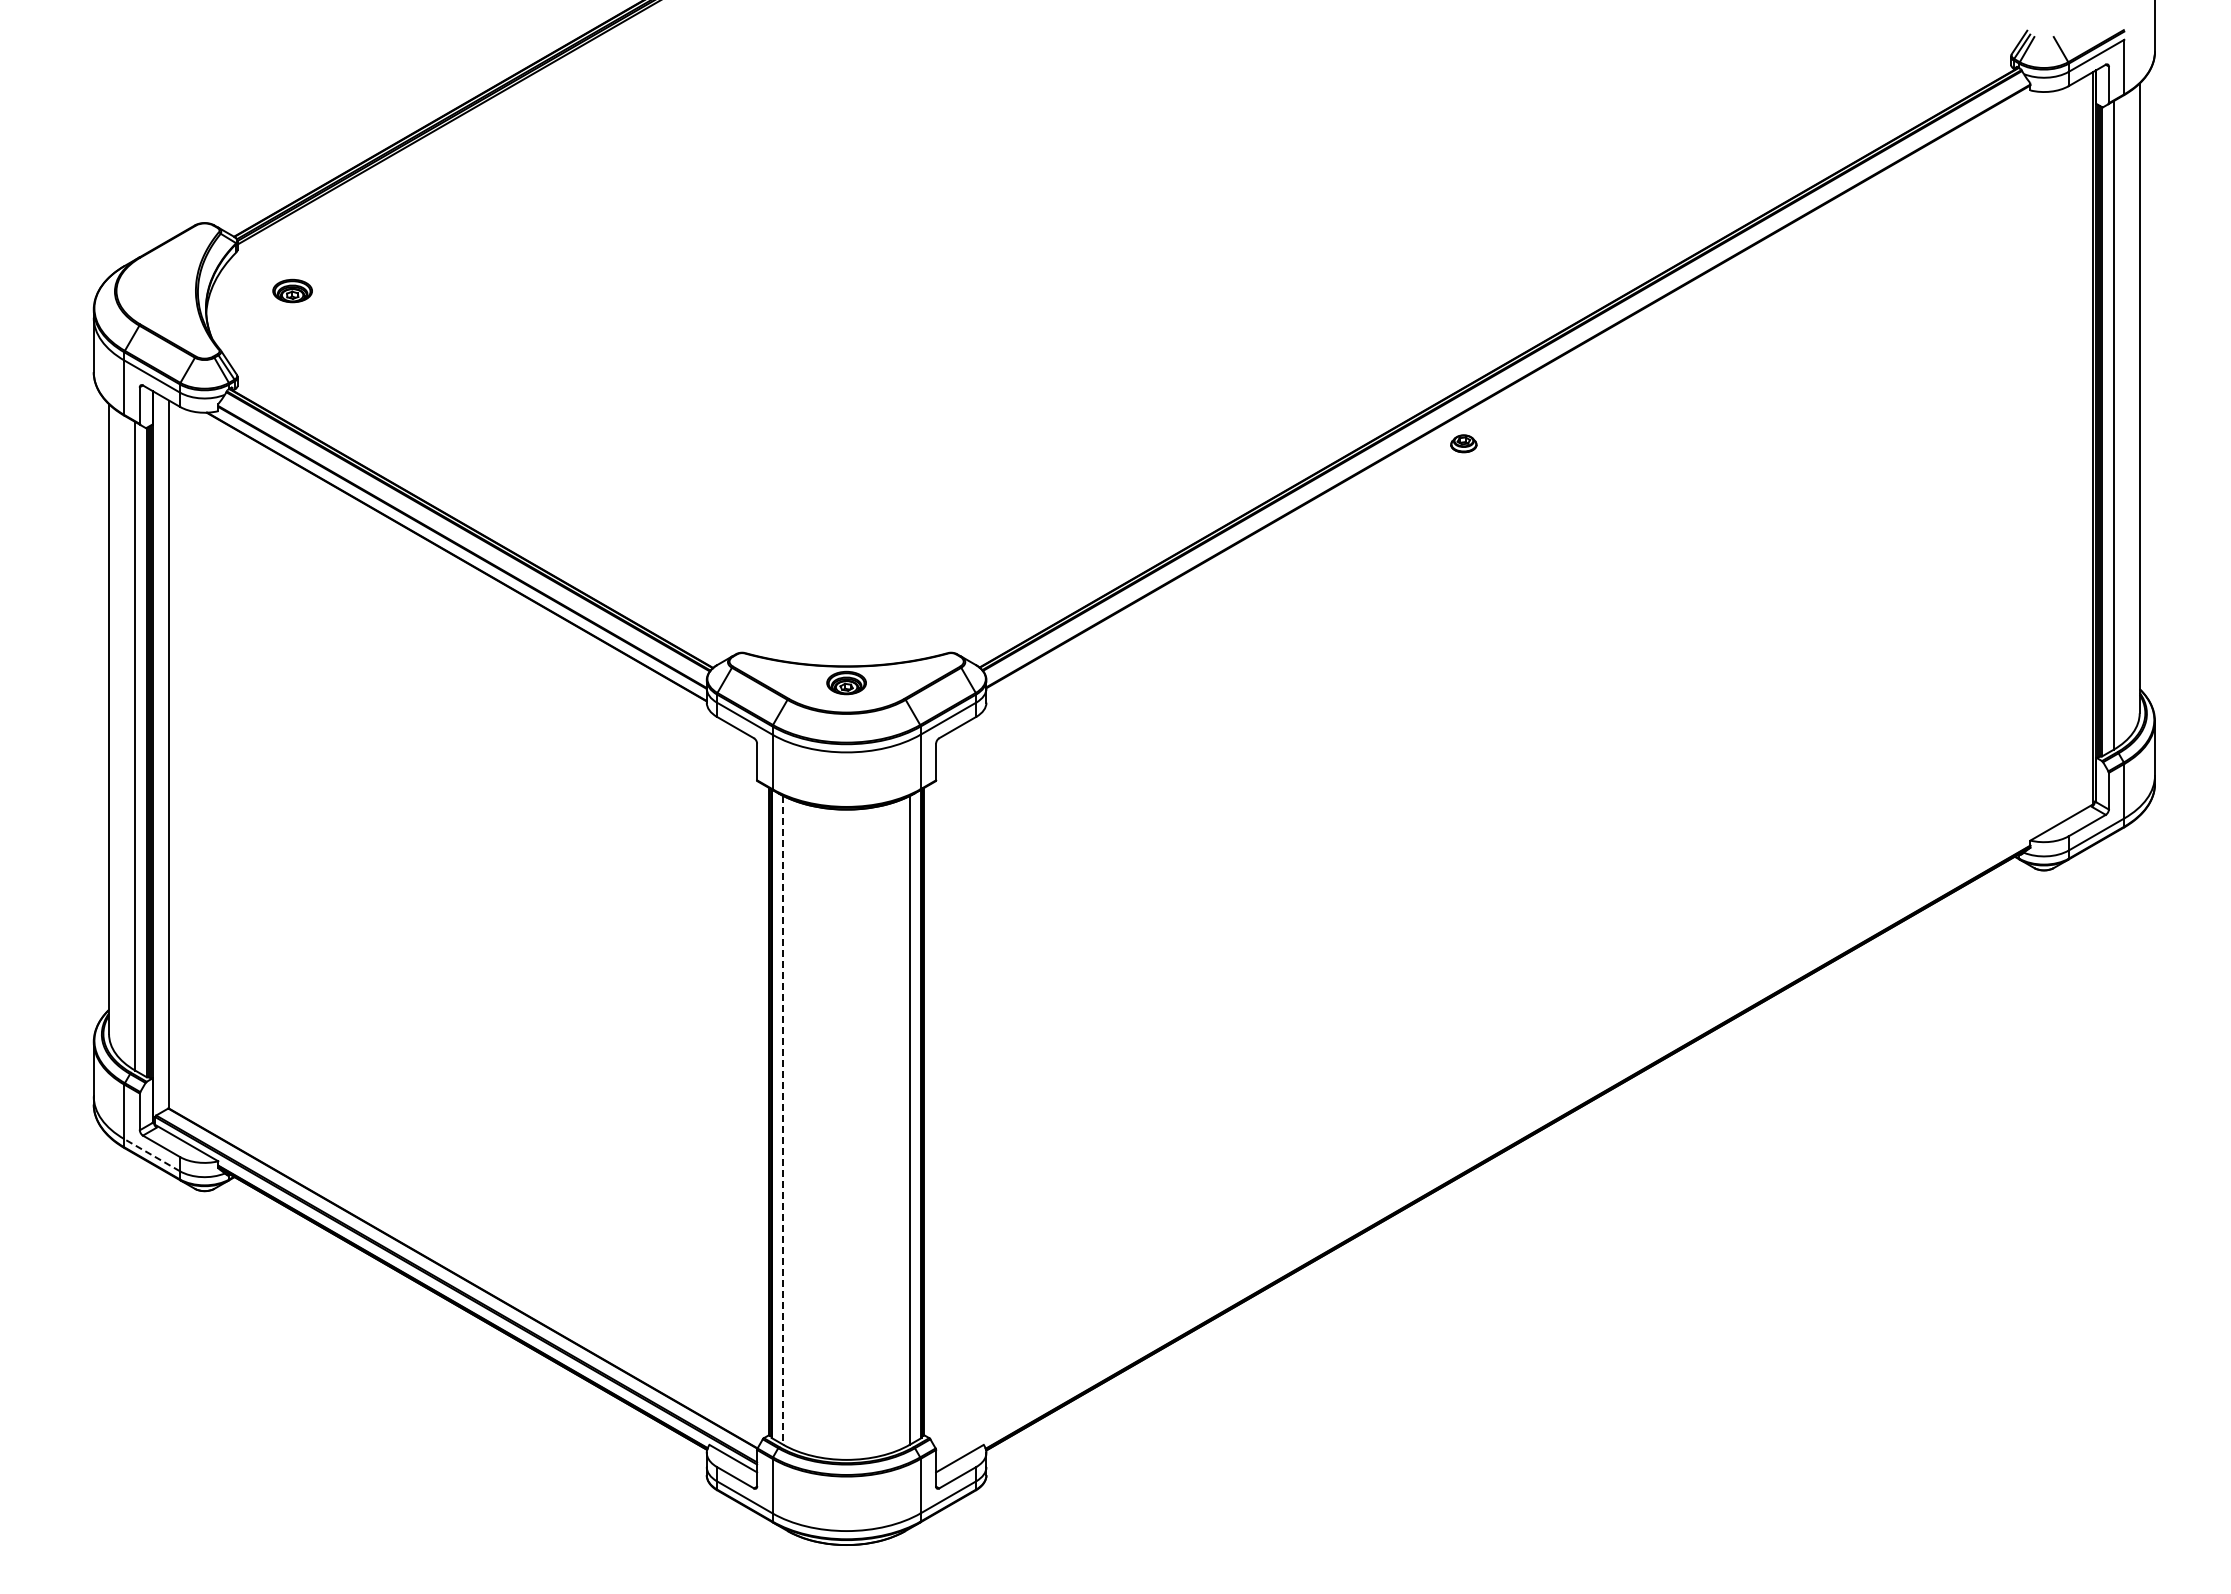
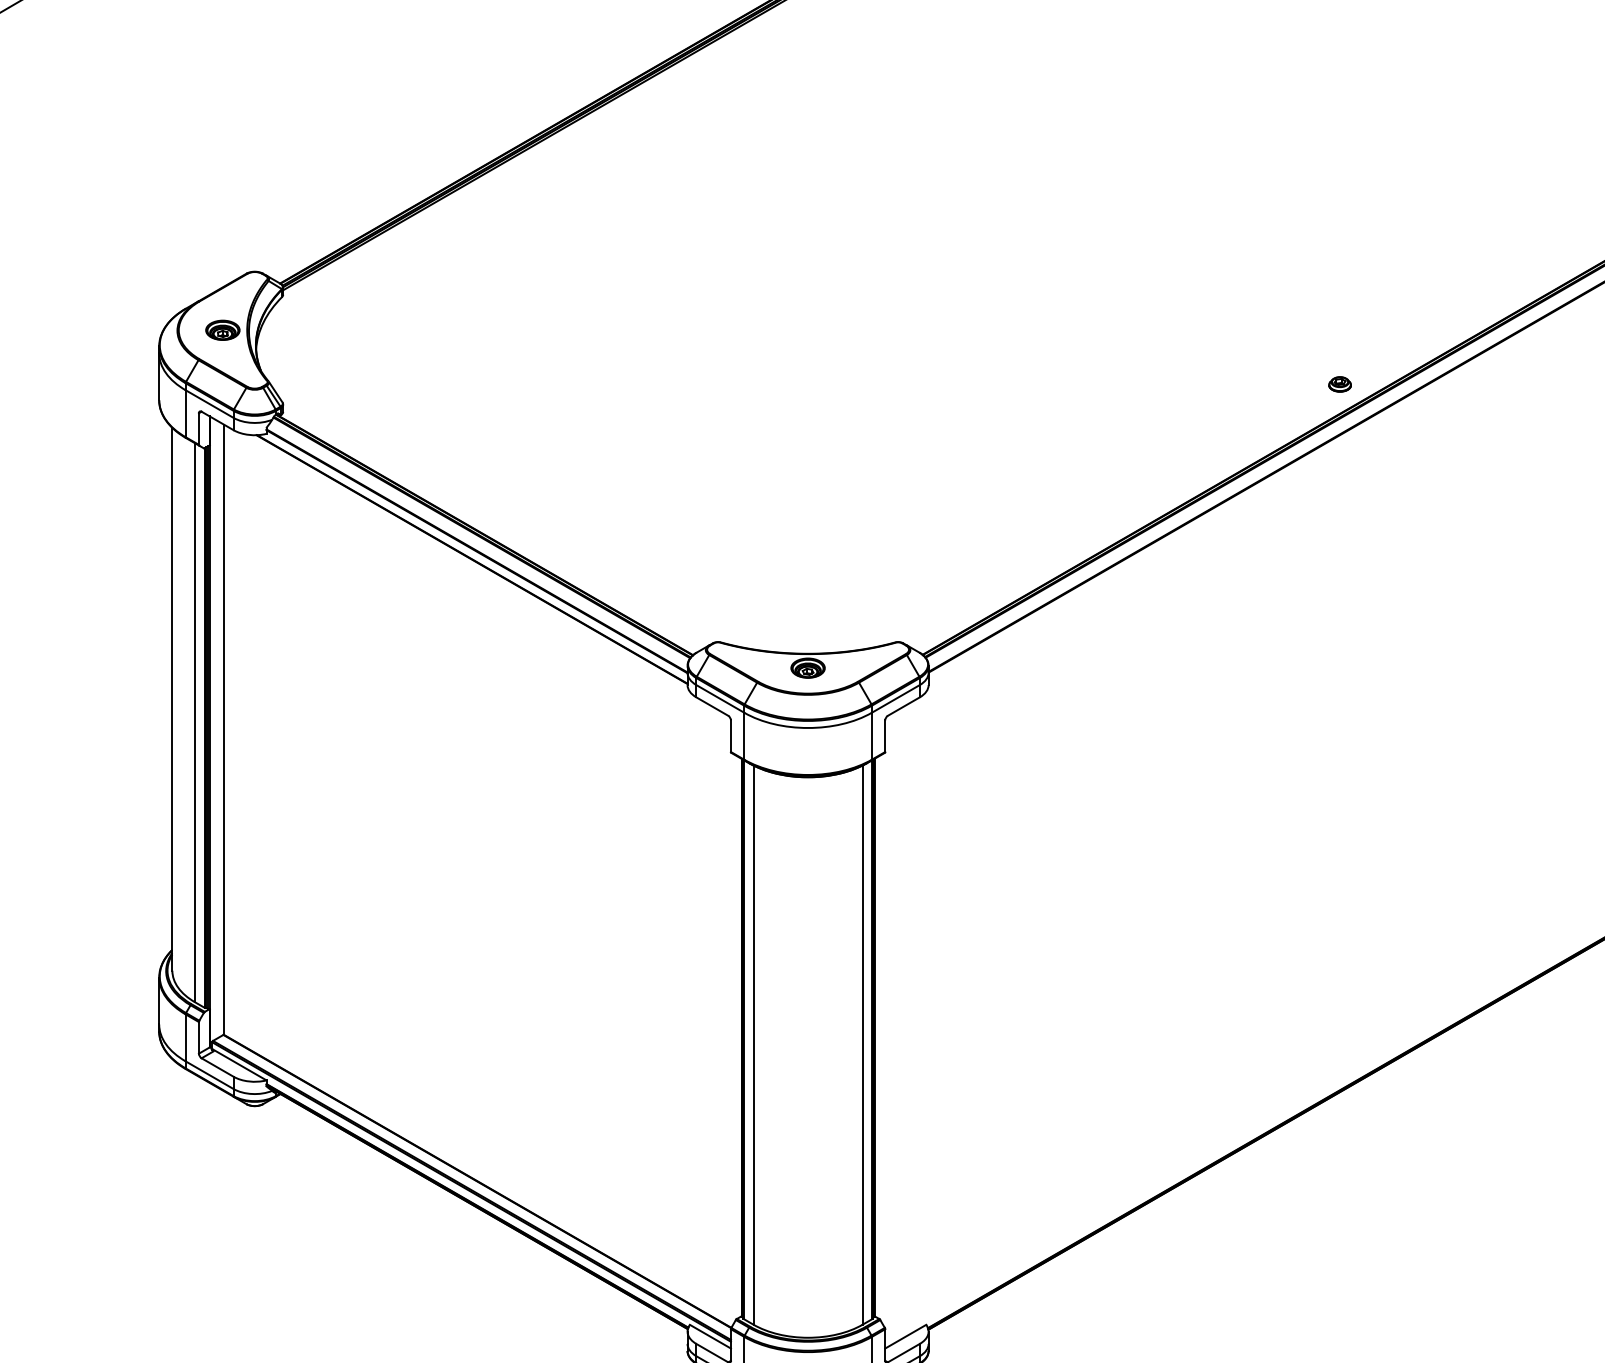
part: (292, 290) -> (222, 329), moved
part: (1463, 443) -> (1339, 384), moved
line: (783, 1120) -> (753, 1045), dashed -> solid
line: (151, 1154) -> (208, 1074), dashed -> solid

